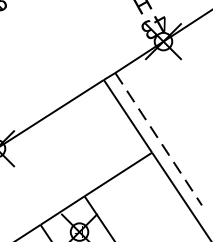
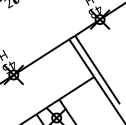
line: (158, 140) -> (97, 70), dashed -> solid

